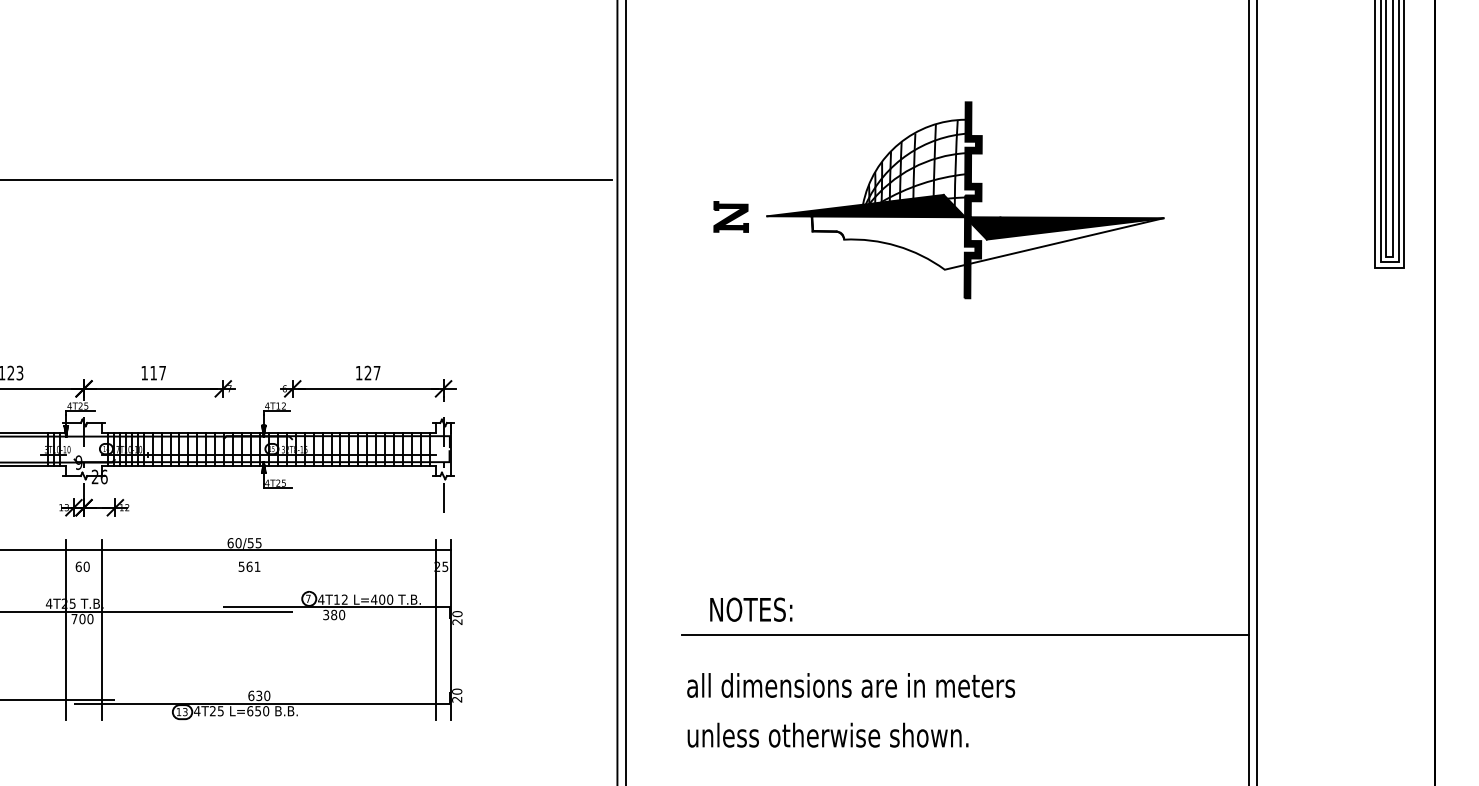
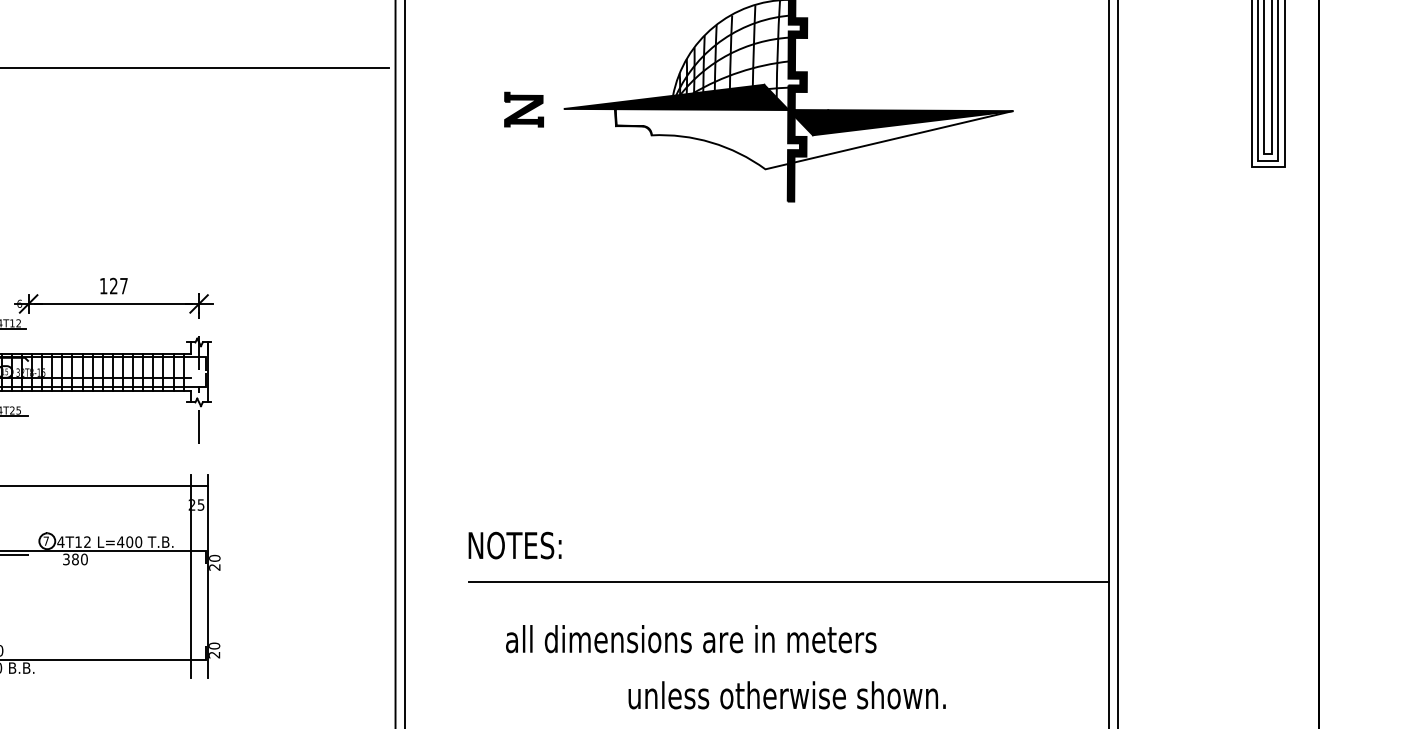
text: (751, 609) -> (515, 545), moved
text: (851, 685) -> (691, 639), moved
text: (827, 734) -> (786, 694), moved

